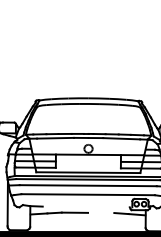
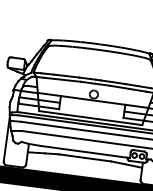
line: (87, 206) -> (85, 151), added
line: (101, 212) -> (98, 159), added

